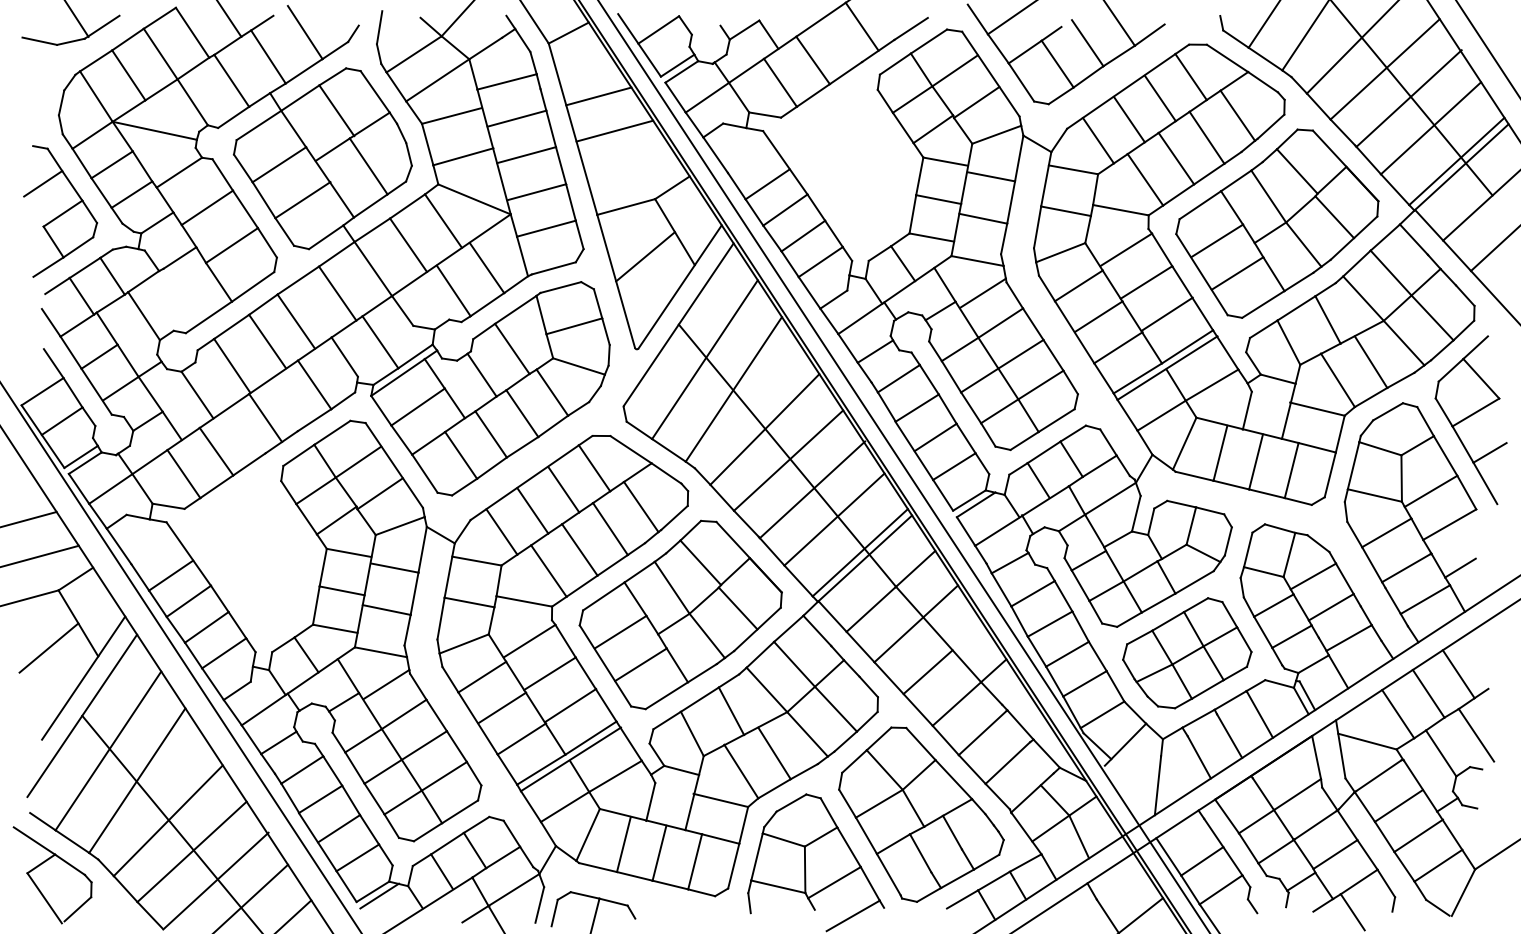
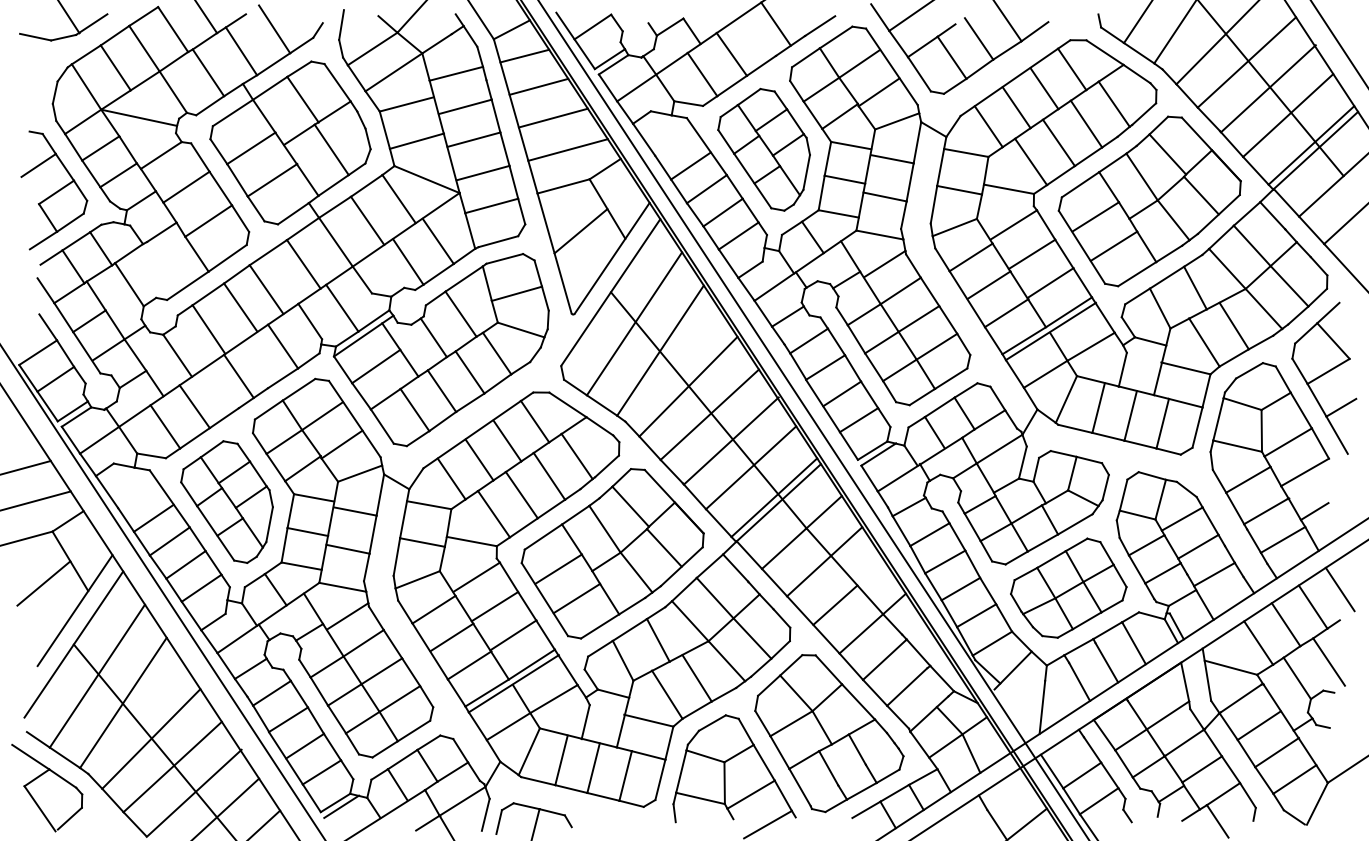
line: (582, 61) -> (524, 55), added
line: (630, 166) -> (567, 149), added
part: (848, 166) -> (763, 149), added
part: (251, 556) -> (226, 501), added
line: (1488, 654) -> (1339, 589), added

